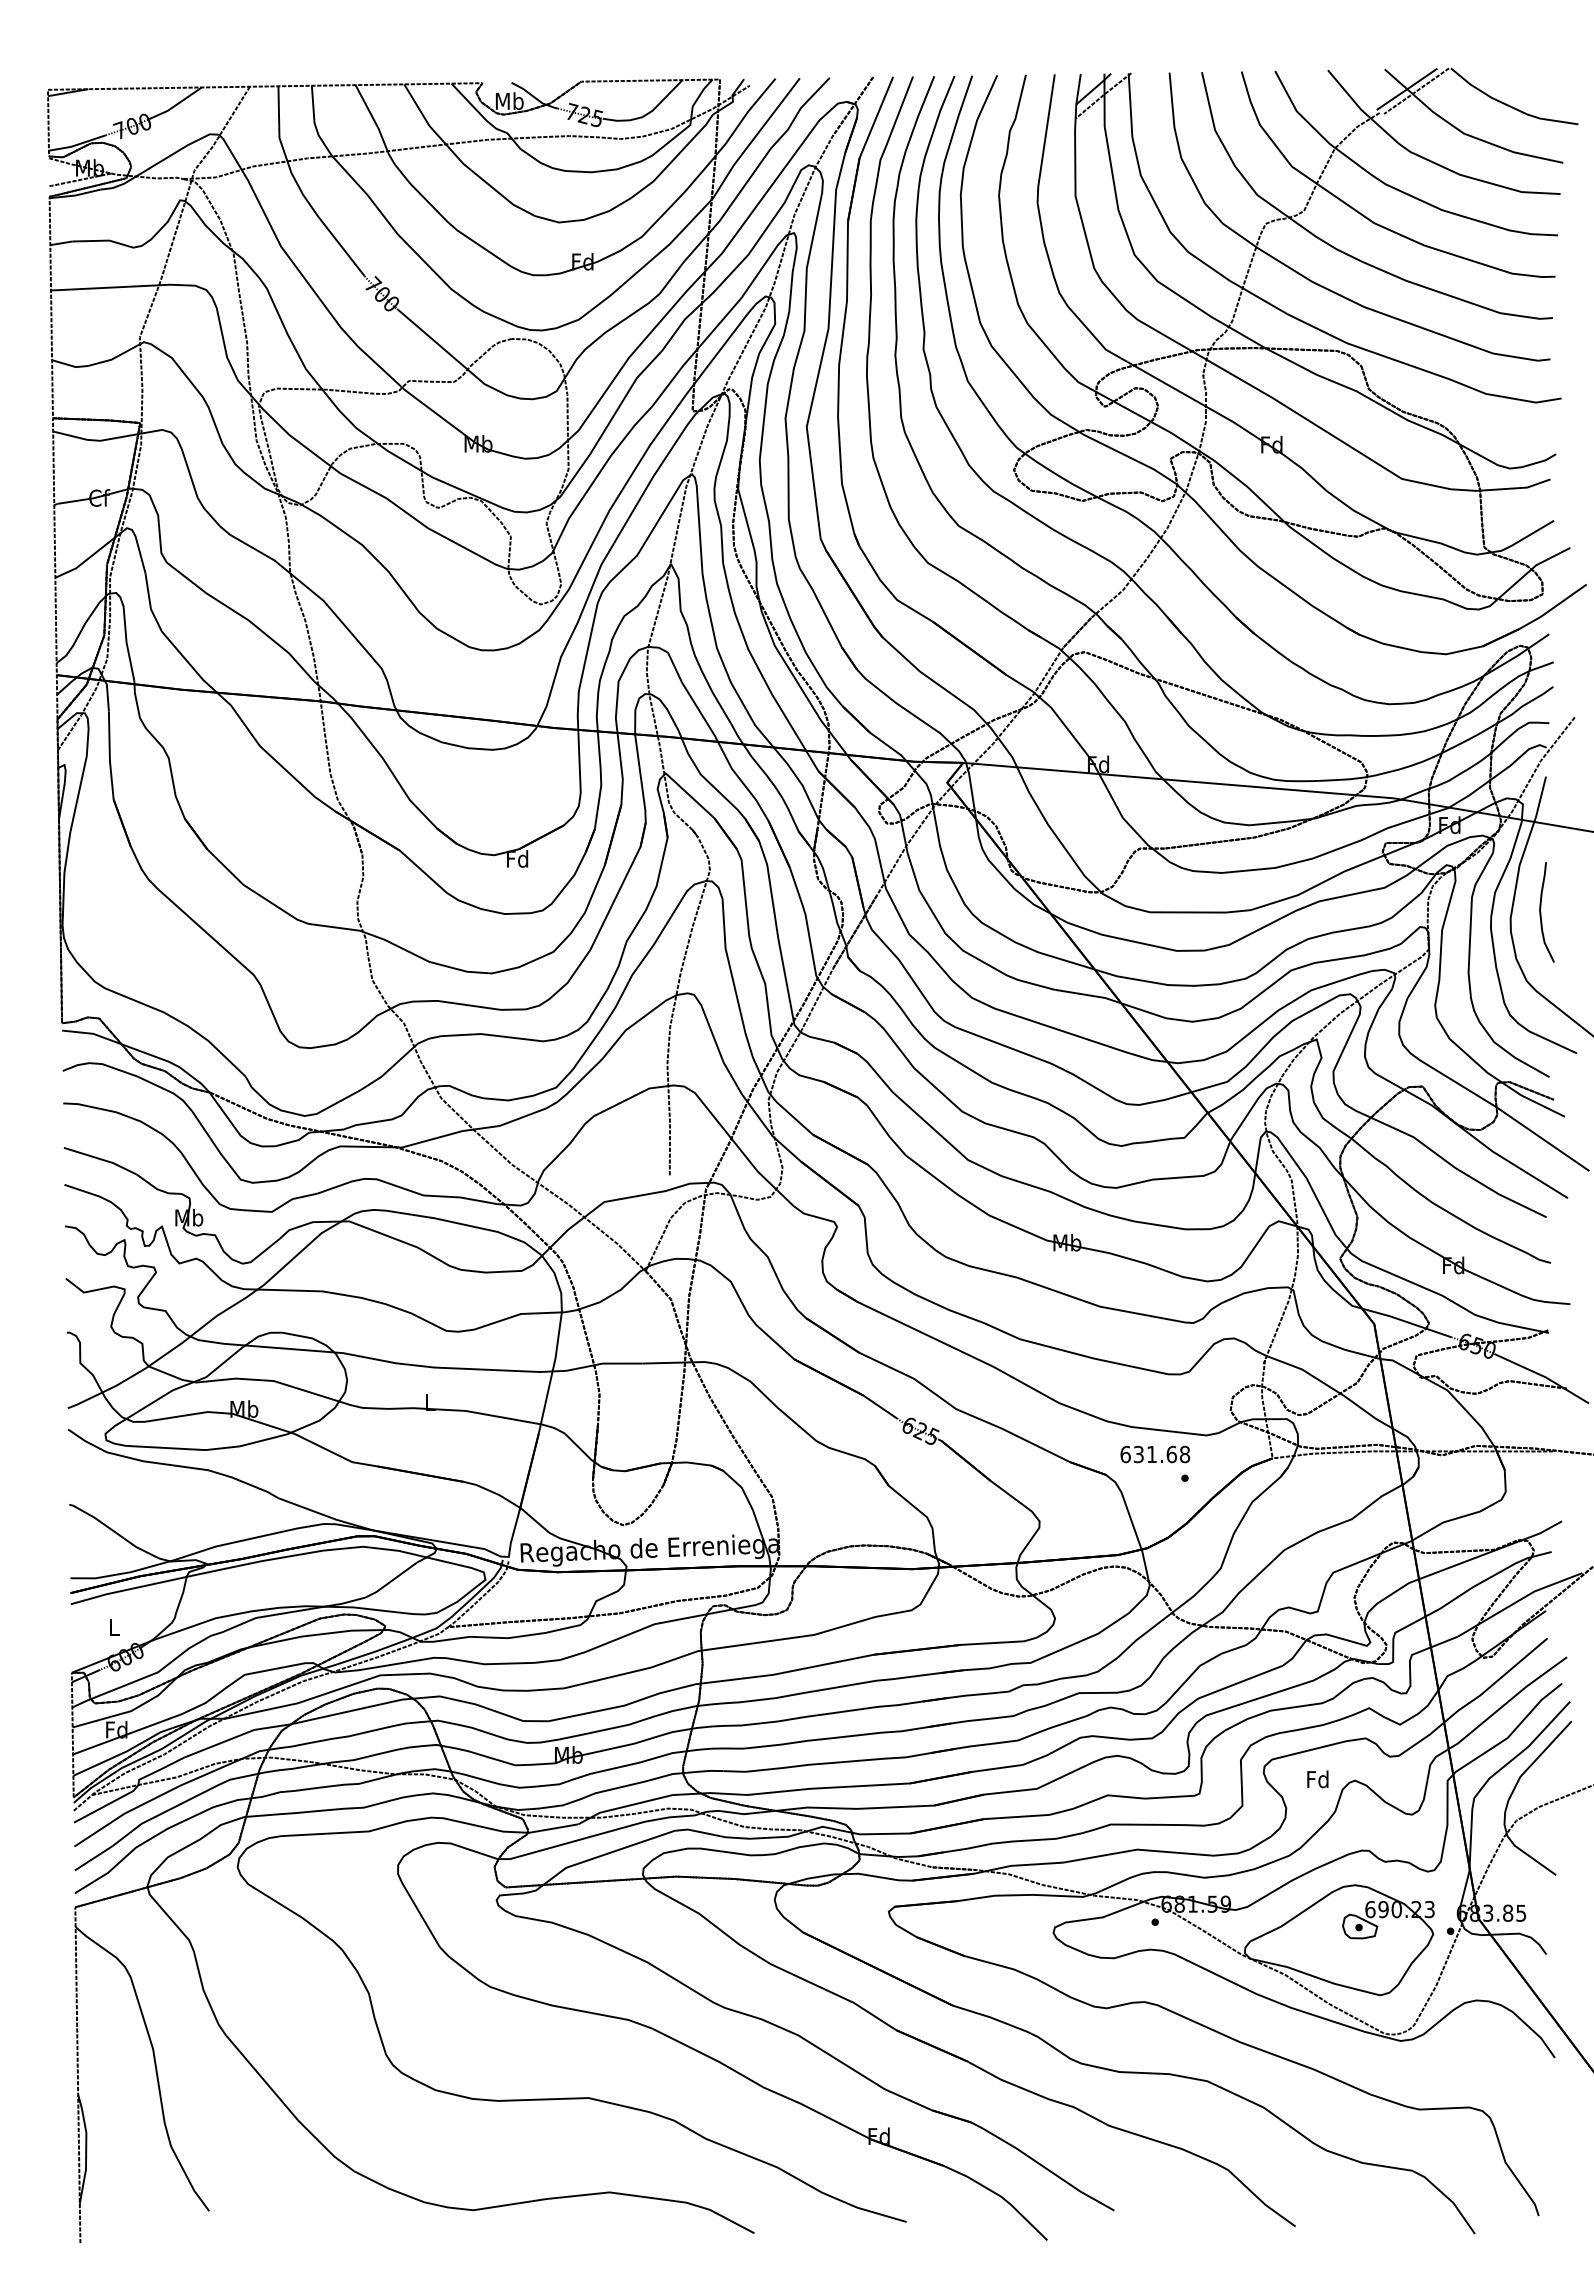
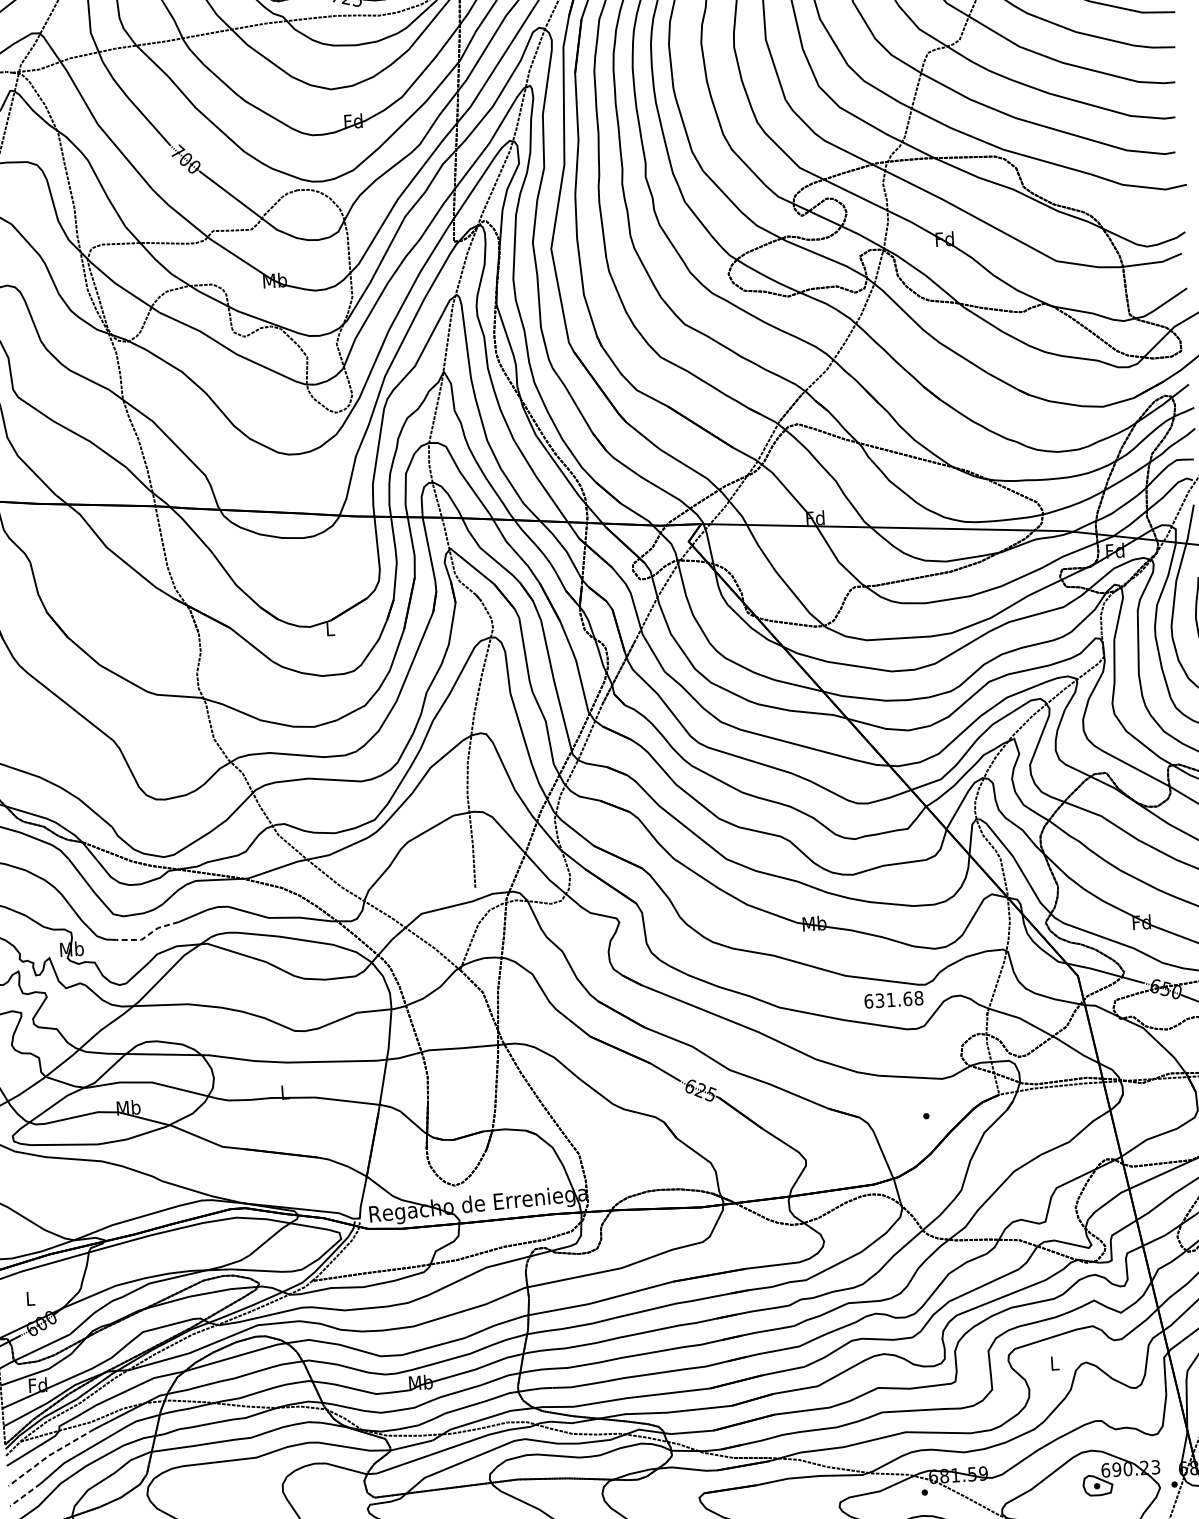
text: (517, 858) -> (329, 628), Fd -> L
line: (280, 1206) -> (148, 934), solid -> dashed
text: (1155, 1454) -> (894, 999), moved
text: (1317, 1779) -> (1054, 1363), Fd -> L
line: (124, 1813) -> (48, 1455), solid -> dashed
line: (93, 1858) -> (25, 1495), solid -> dashed

